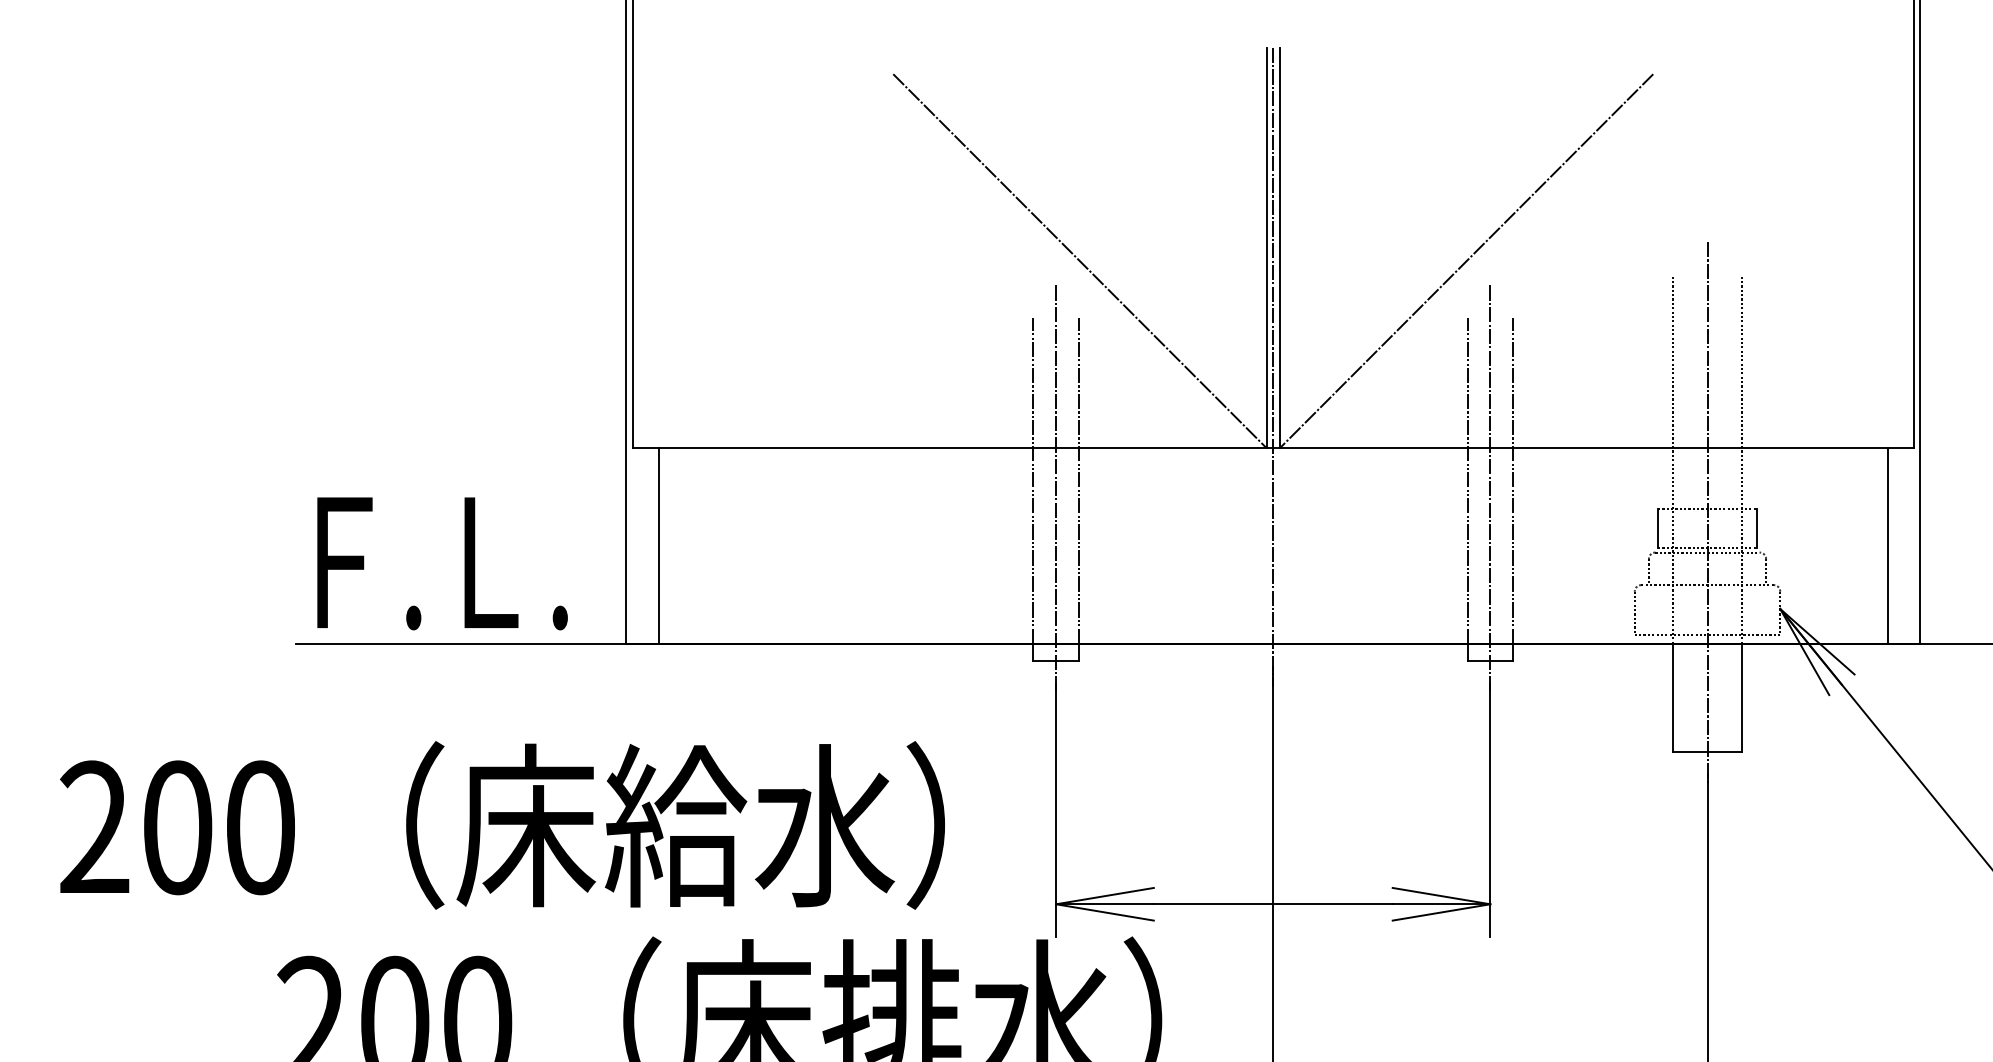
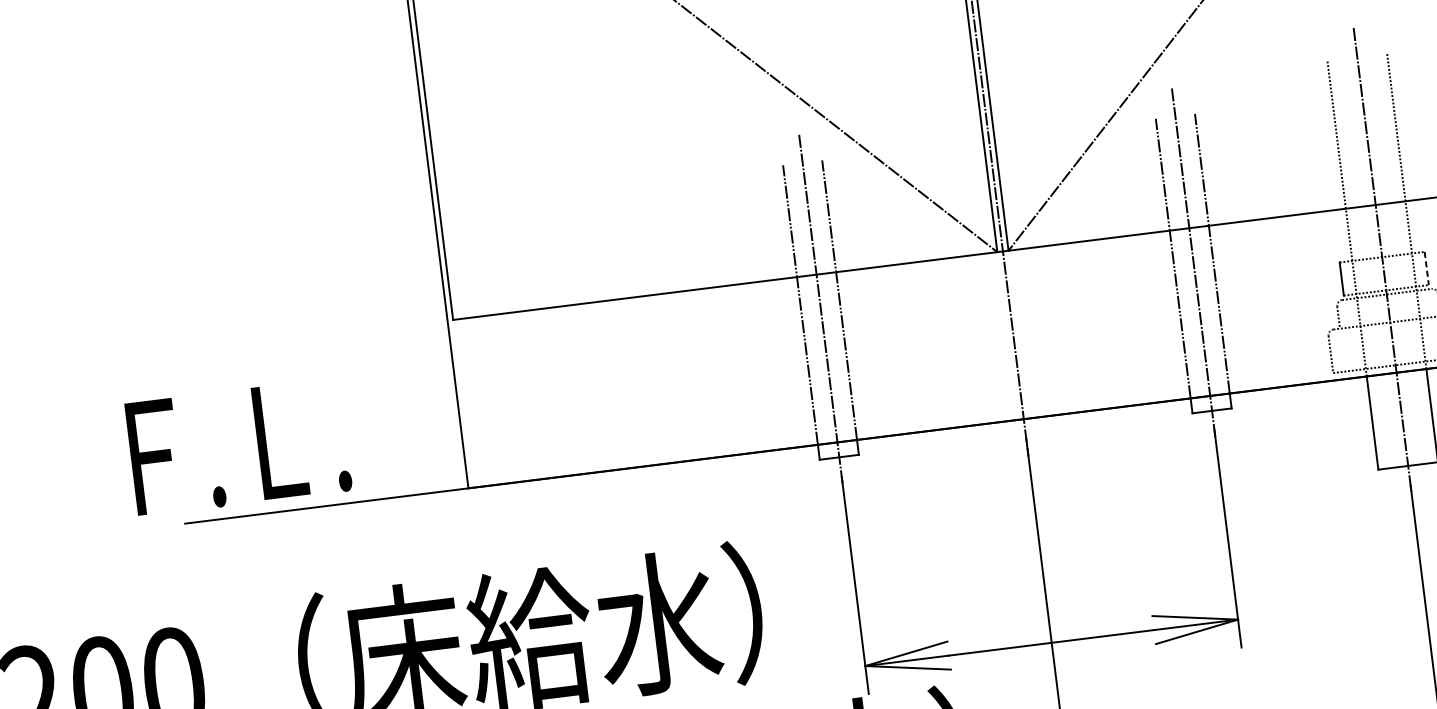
line: (1757, 528) -> (1427, 268), solid -> dashed
line: (658, 545) -> (485, 400), removed
text: (442, 563) -> (238, 447), moved

